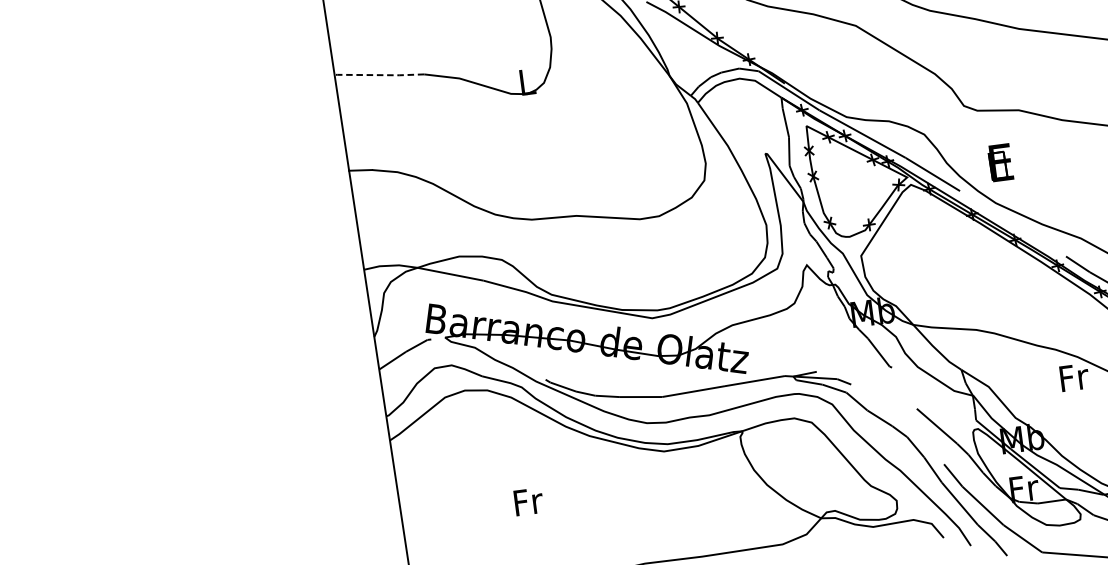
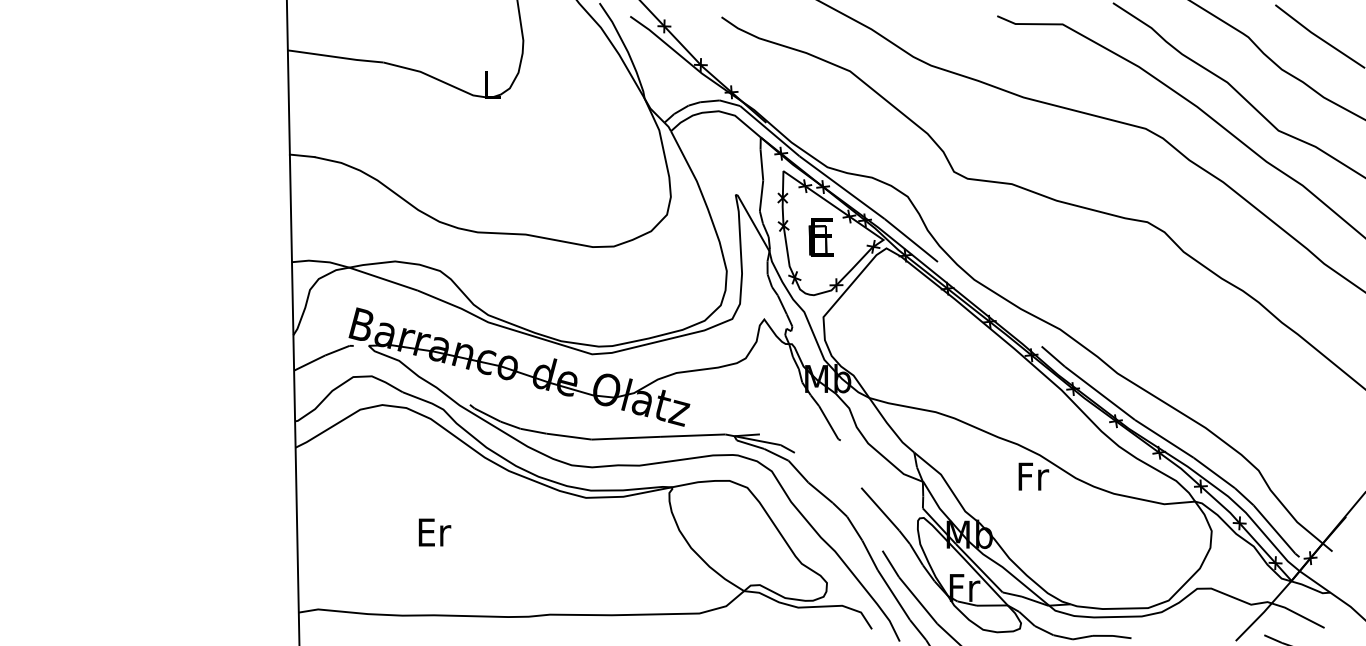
line: (379, 75) -> (335, 57), dashed -> solid
part: (1000, 162) -> (820, 237), moved
text: (528, 501) -> (434, 532), Fr -> Er

